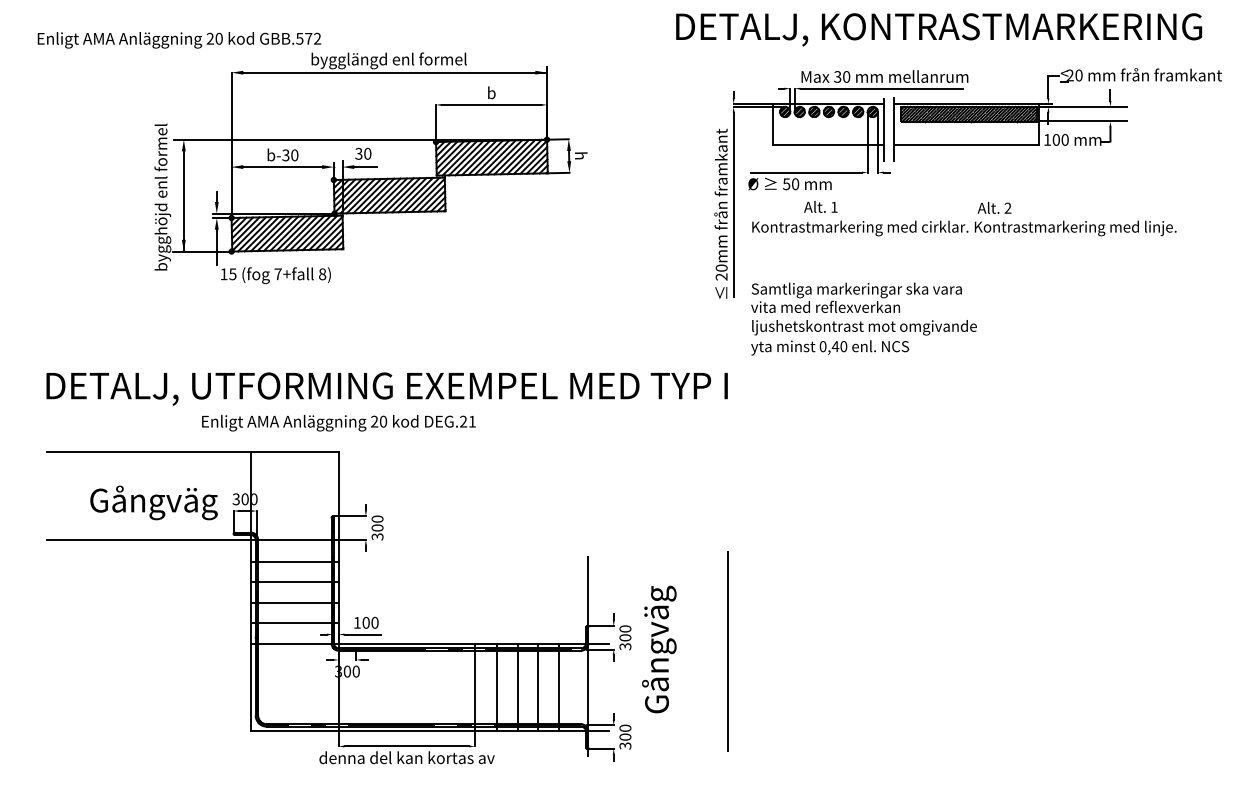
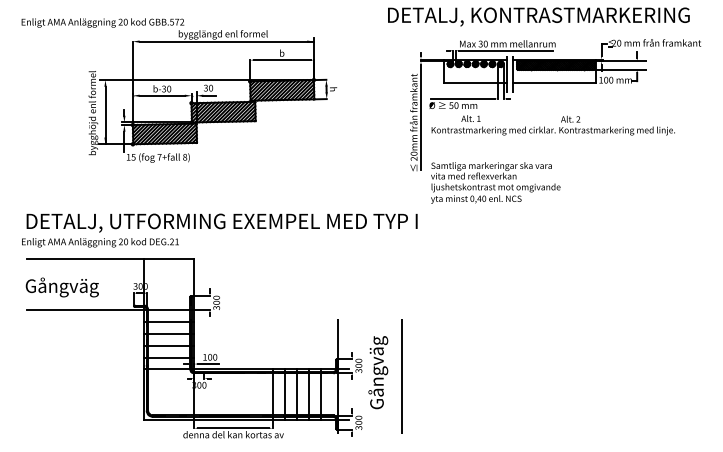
text: (338, 422) -> (100, 242), moved
text: (152, 502) -> (61, 287), moved
line: (727, 651) -> (401, 376), moved

